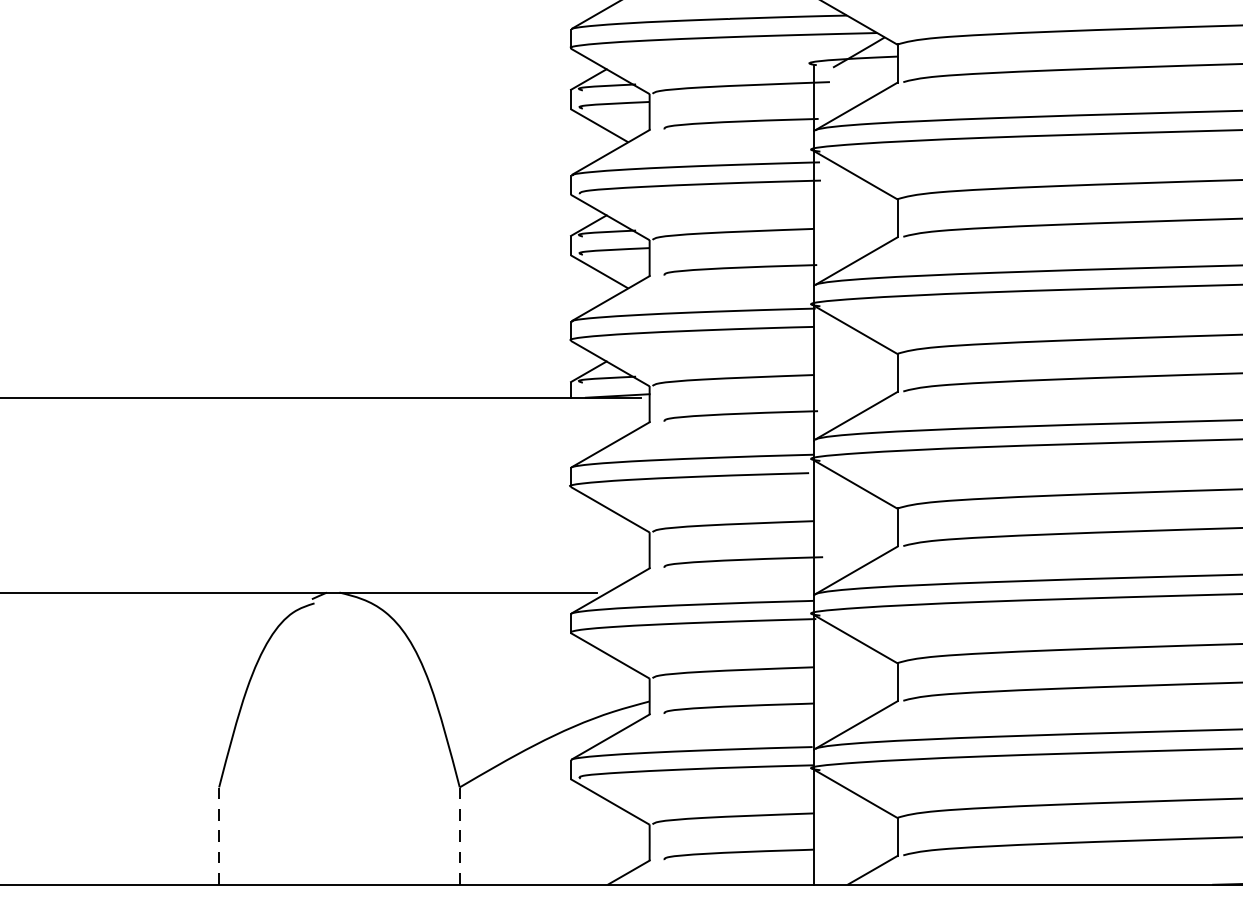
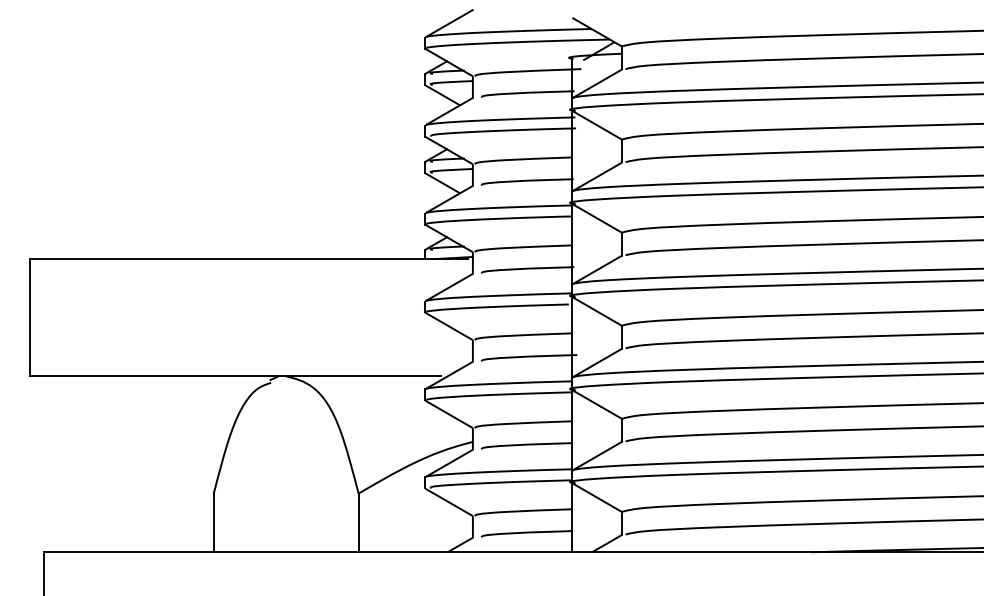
line: (218, 835) -> (213, 522), dashed -> solid
line: (459, 835) -> (358, 522), dashed -> solid

